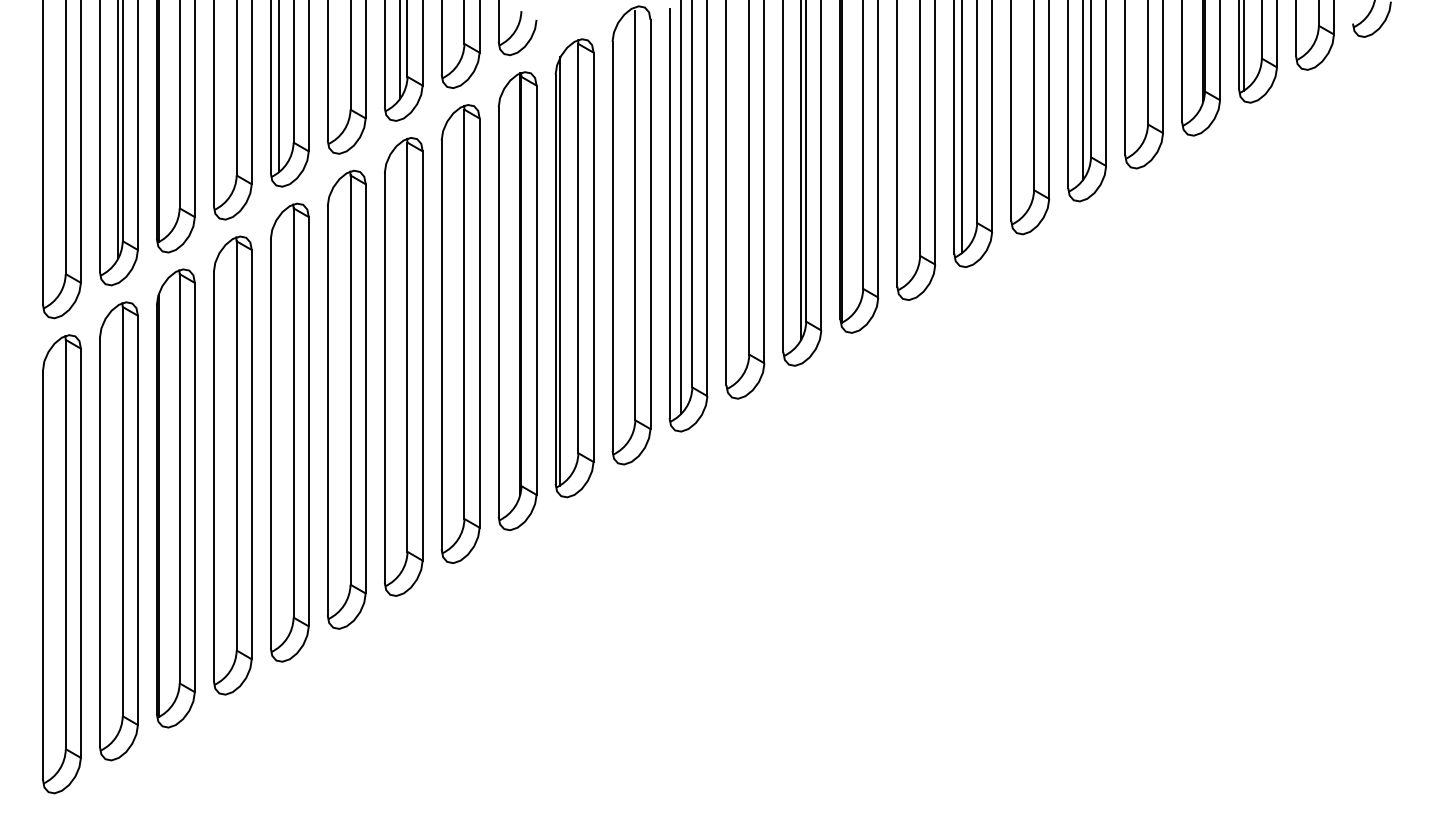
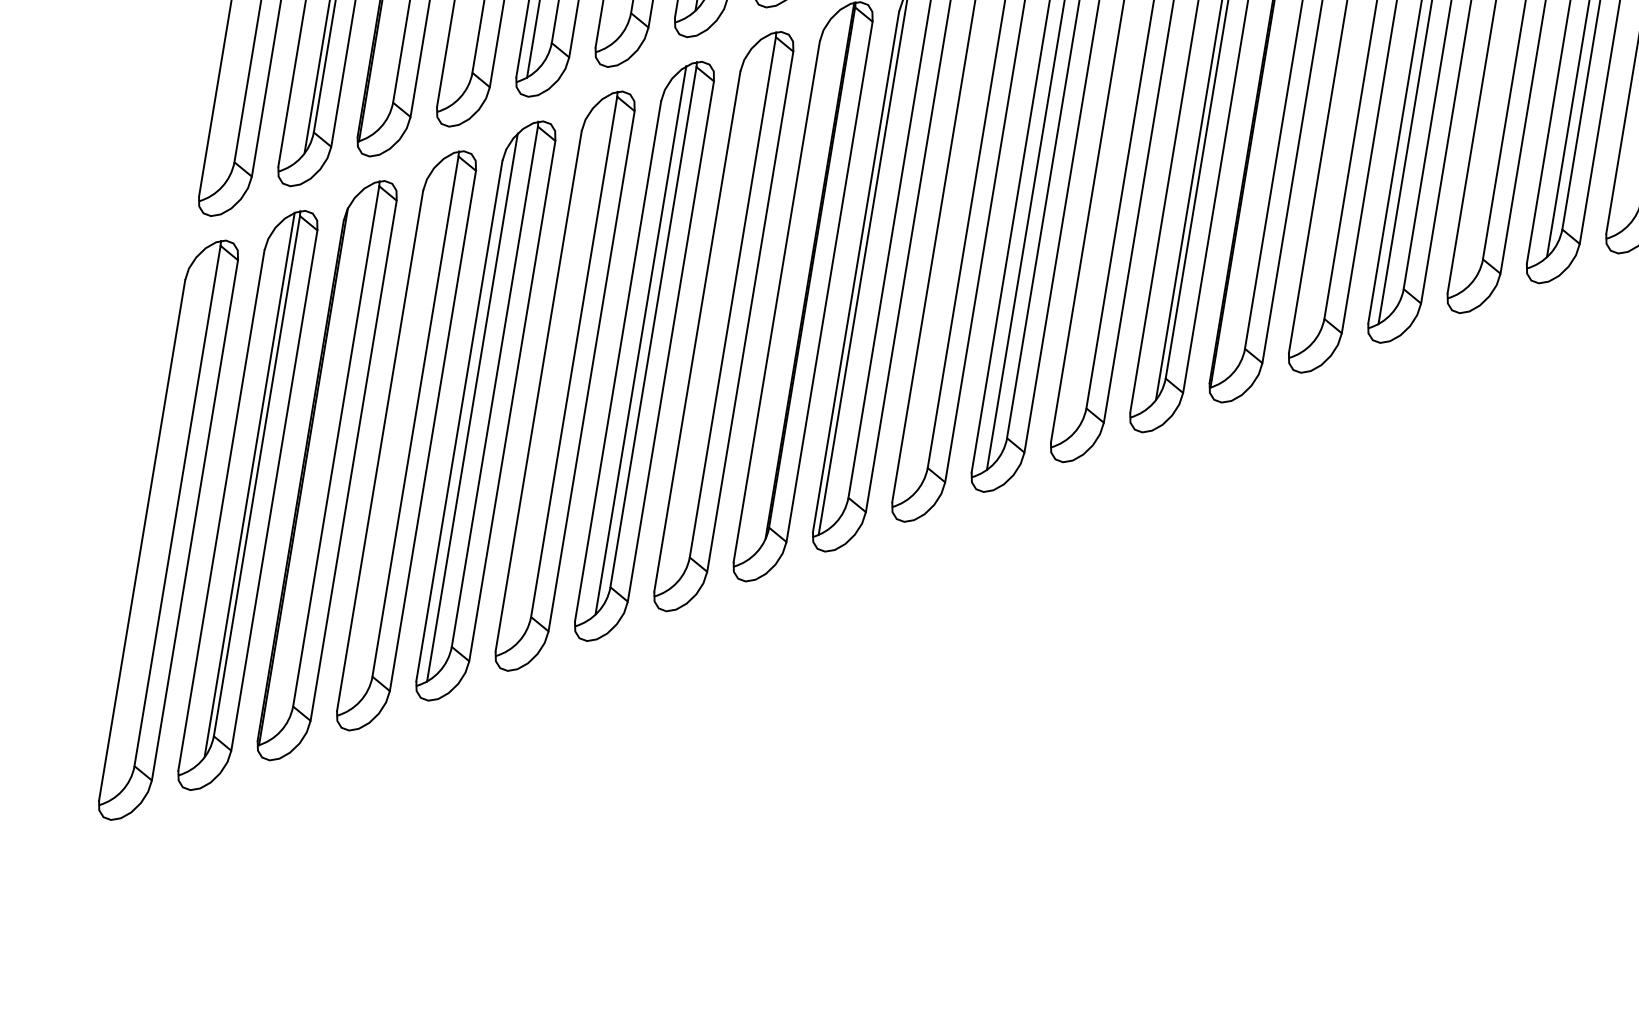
line: (399, 358) -> (640, 339), added
line: (279, 431) -> (473, 407), added
line: (118, 518) -> (250, 484), added

